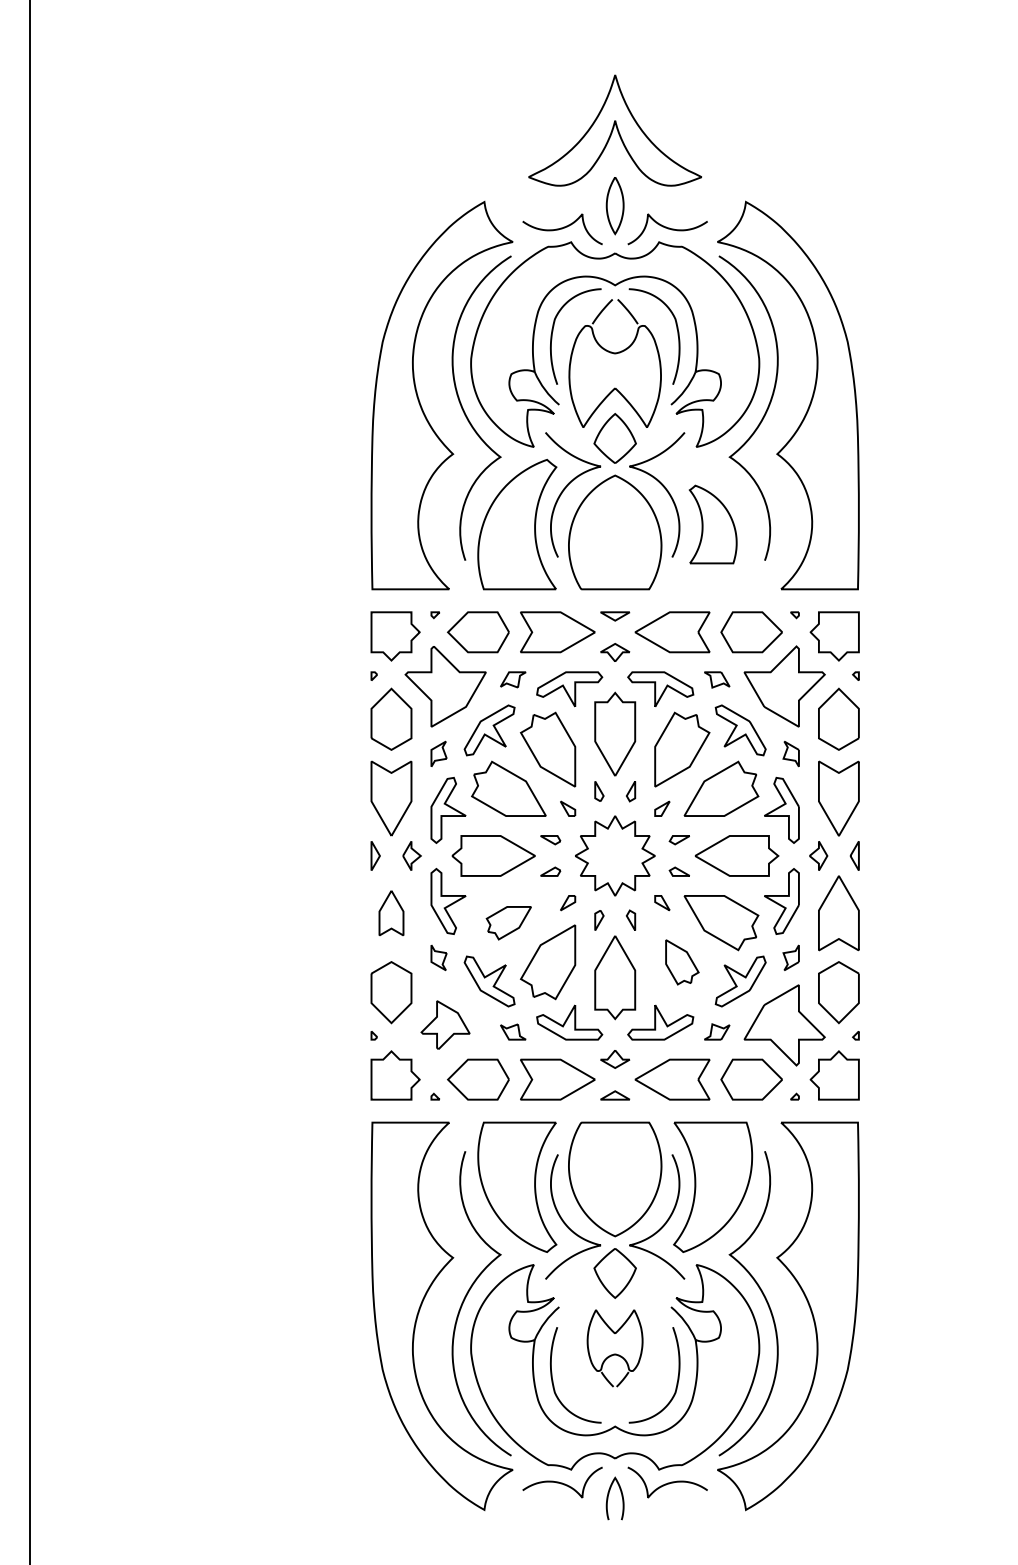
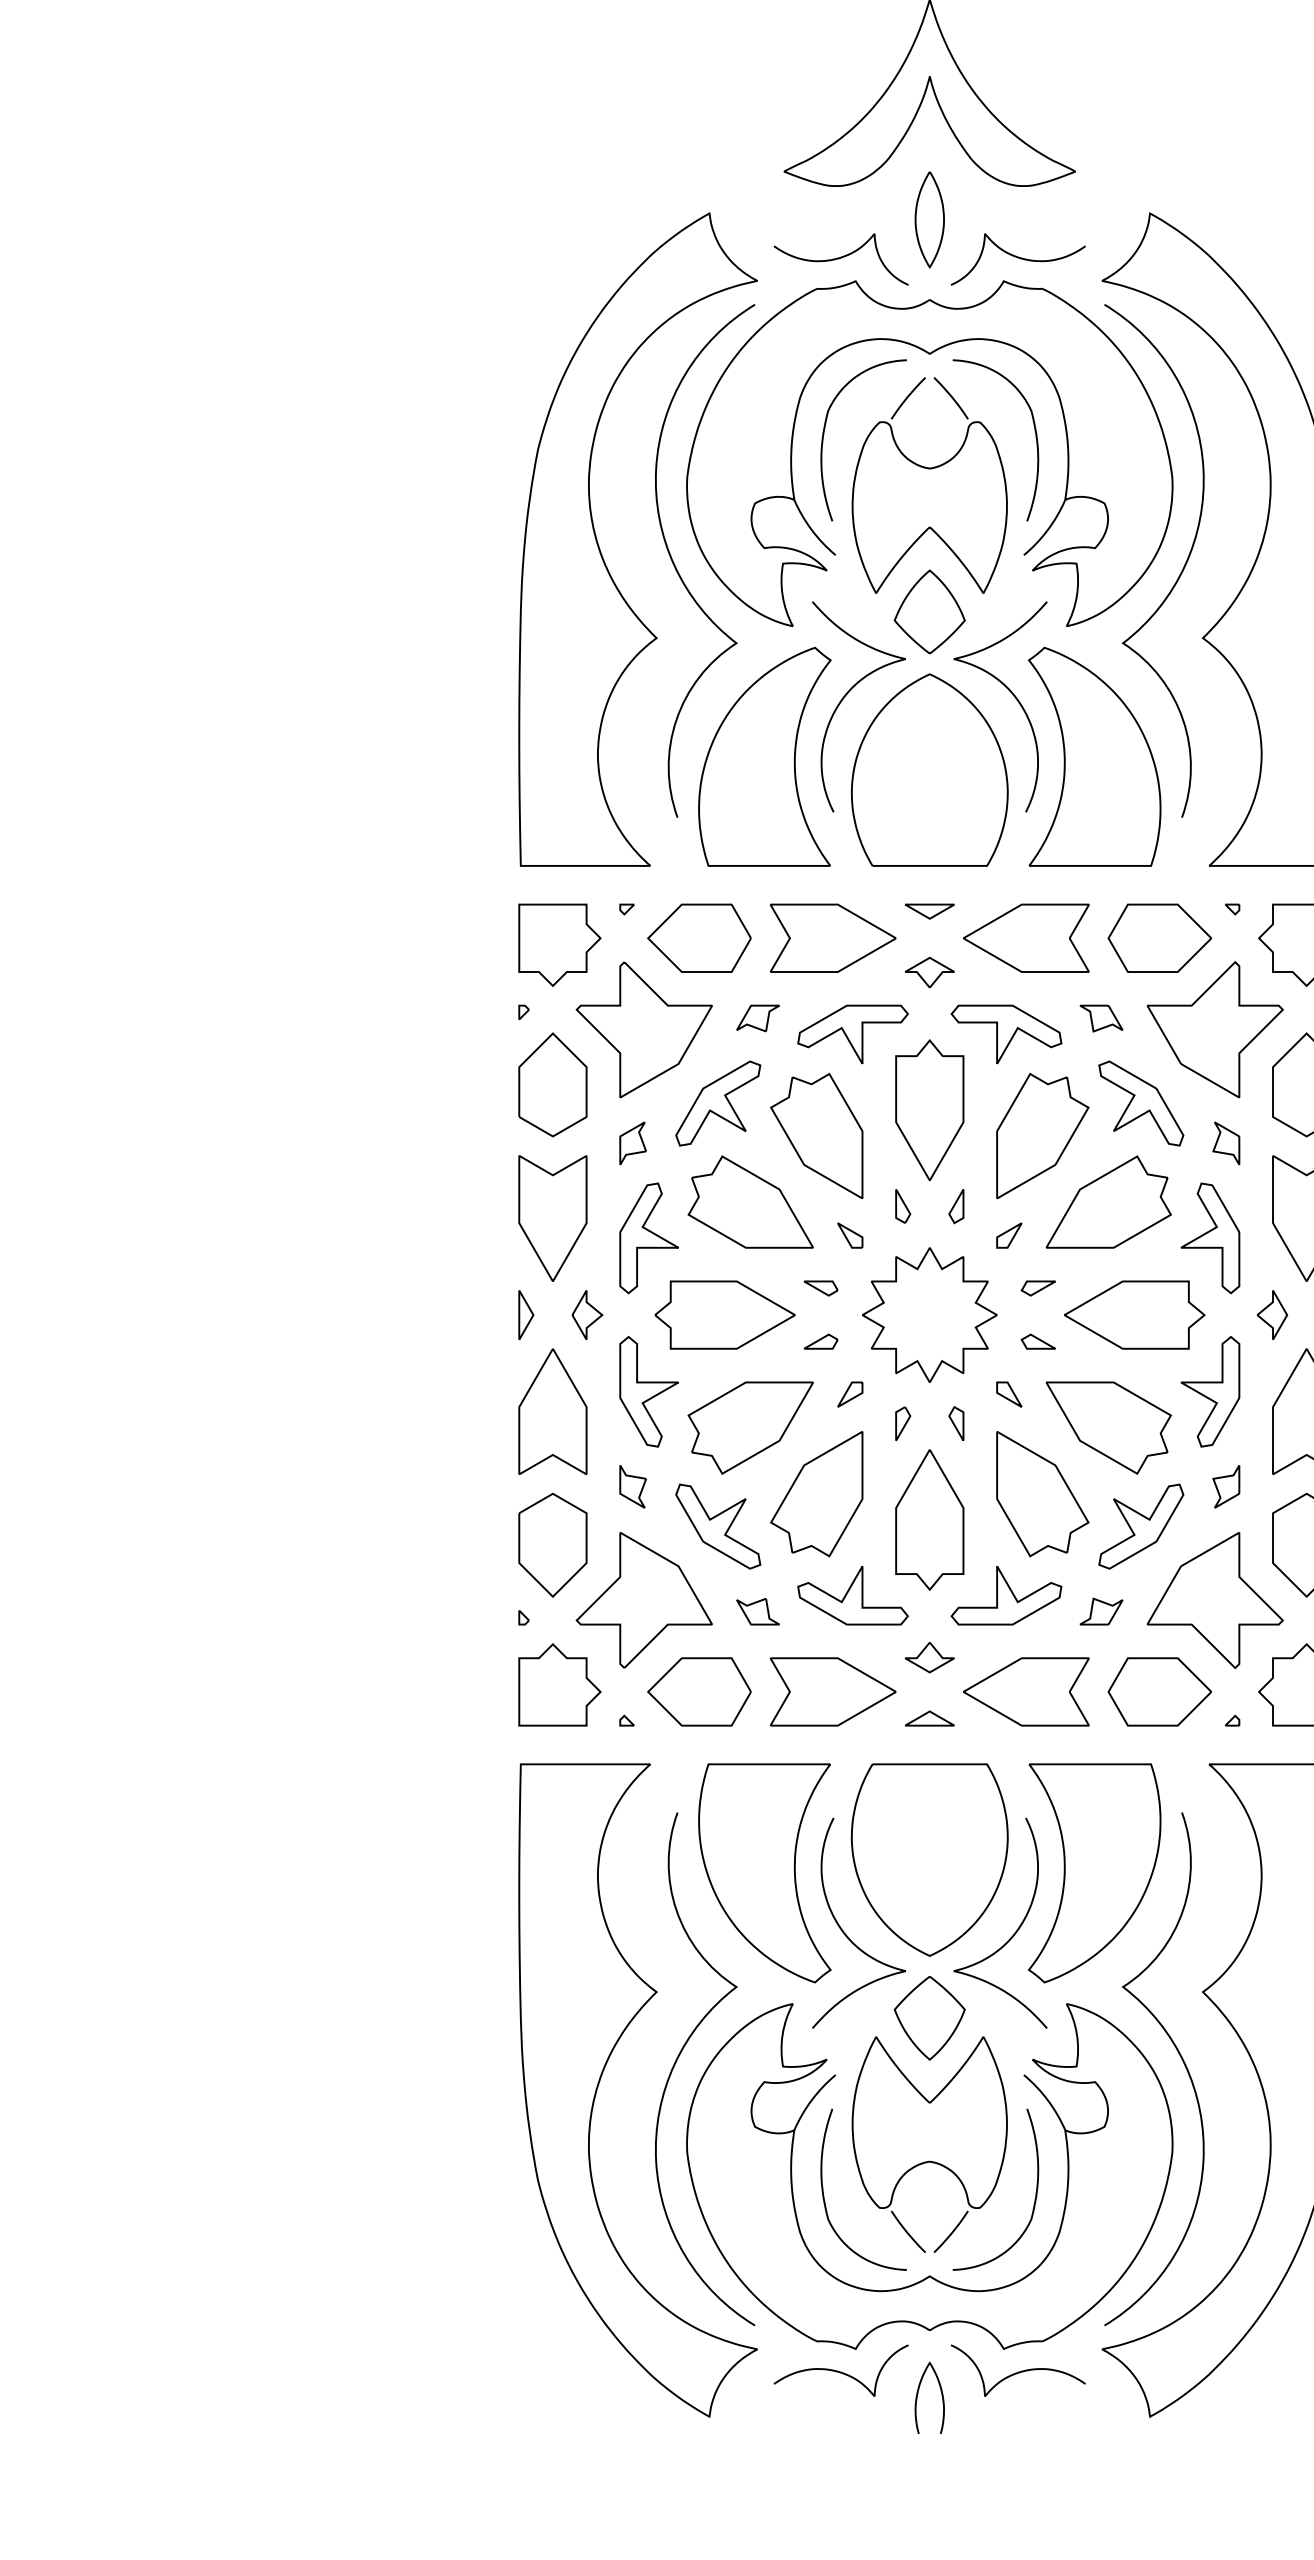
part: (713, 524) -> (1095, 756), size x1.67
part: (391, 912) -> (552, 1410), size x1.67
part: (508, 923) -> (750, 1428), size x1.67
part: (682, 962) -> (1043, 1494), size x1.67
part: (445, 1024) -> (643, 1599), size x1.67
part: (614, 1348) -> (928, 2144), size x1.67

